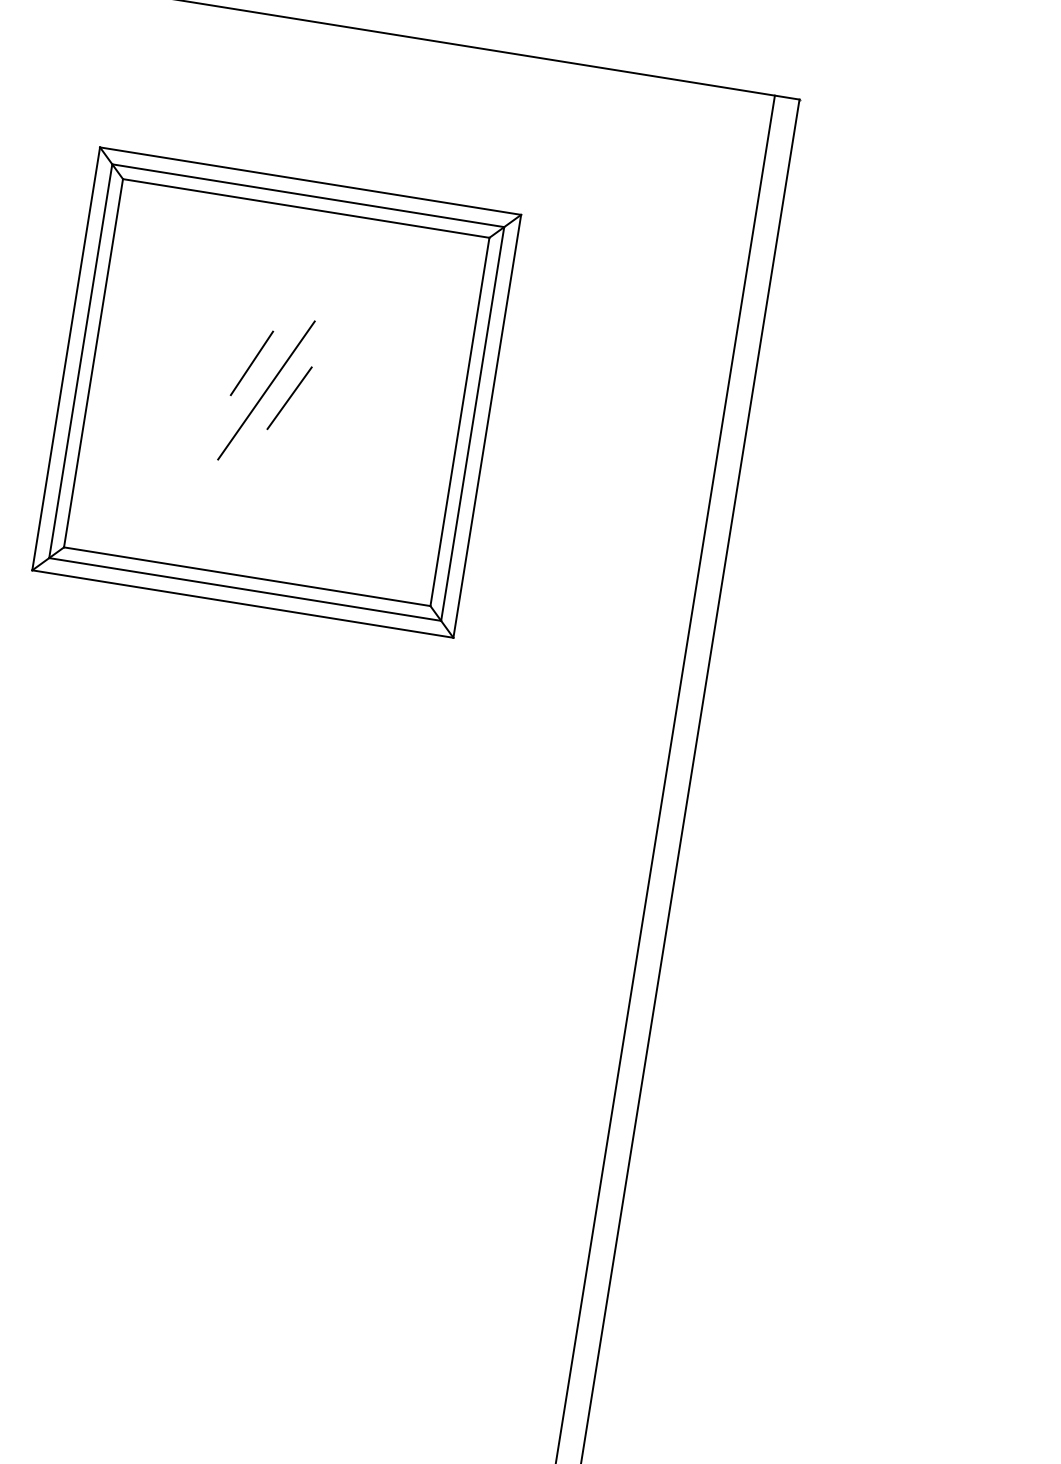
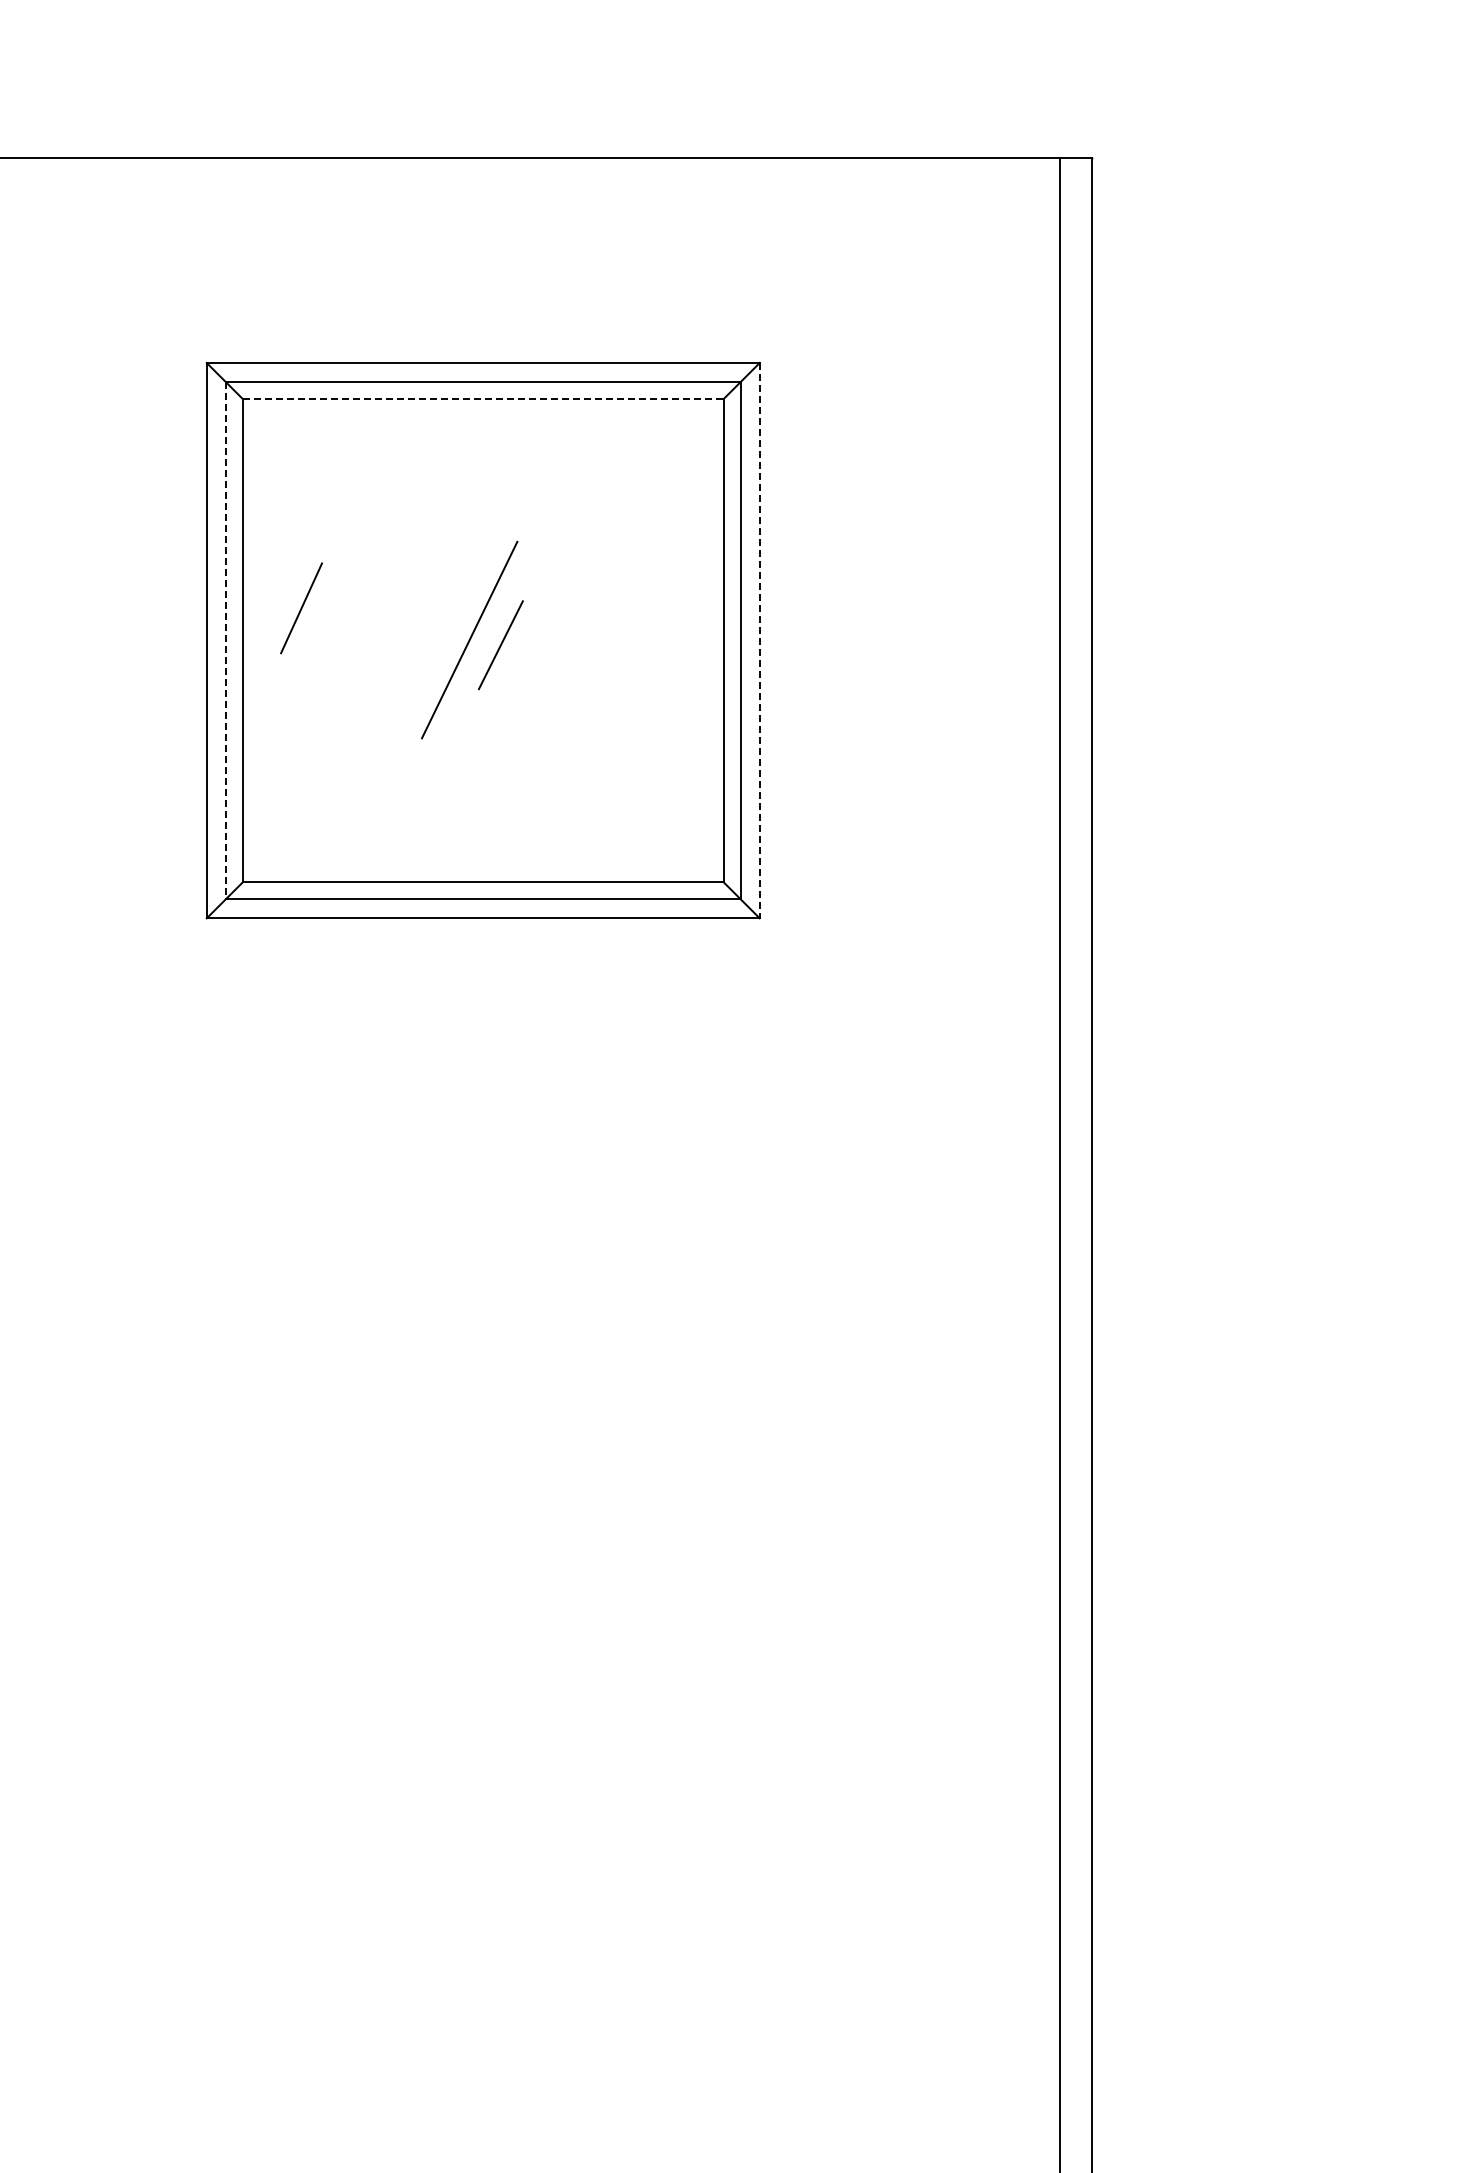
line: (306, 208) -> (483, 398), solid -> dashed
line: (80, 361) -> (225, 640), solid -> dashed
line: (251, 363) -> (301, 608), moved
line: (487, 426) -> (759, 640), solid -> dashed

